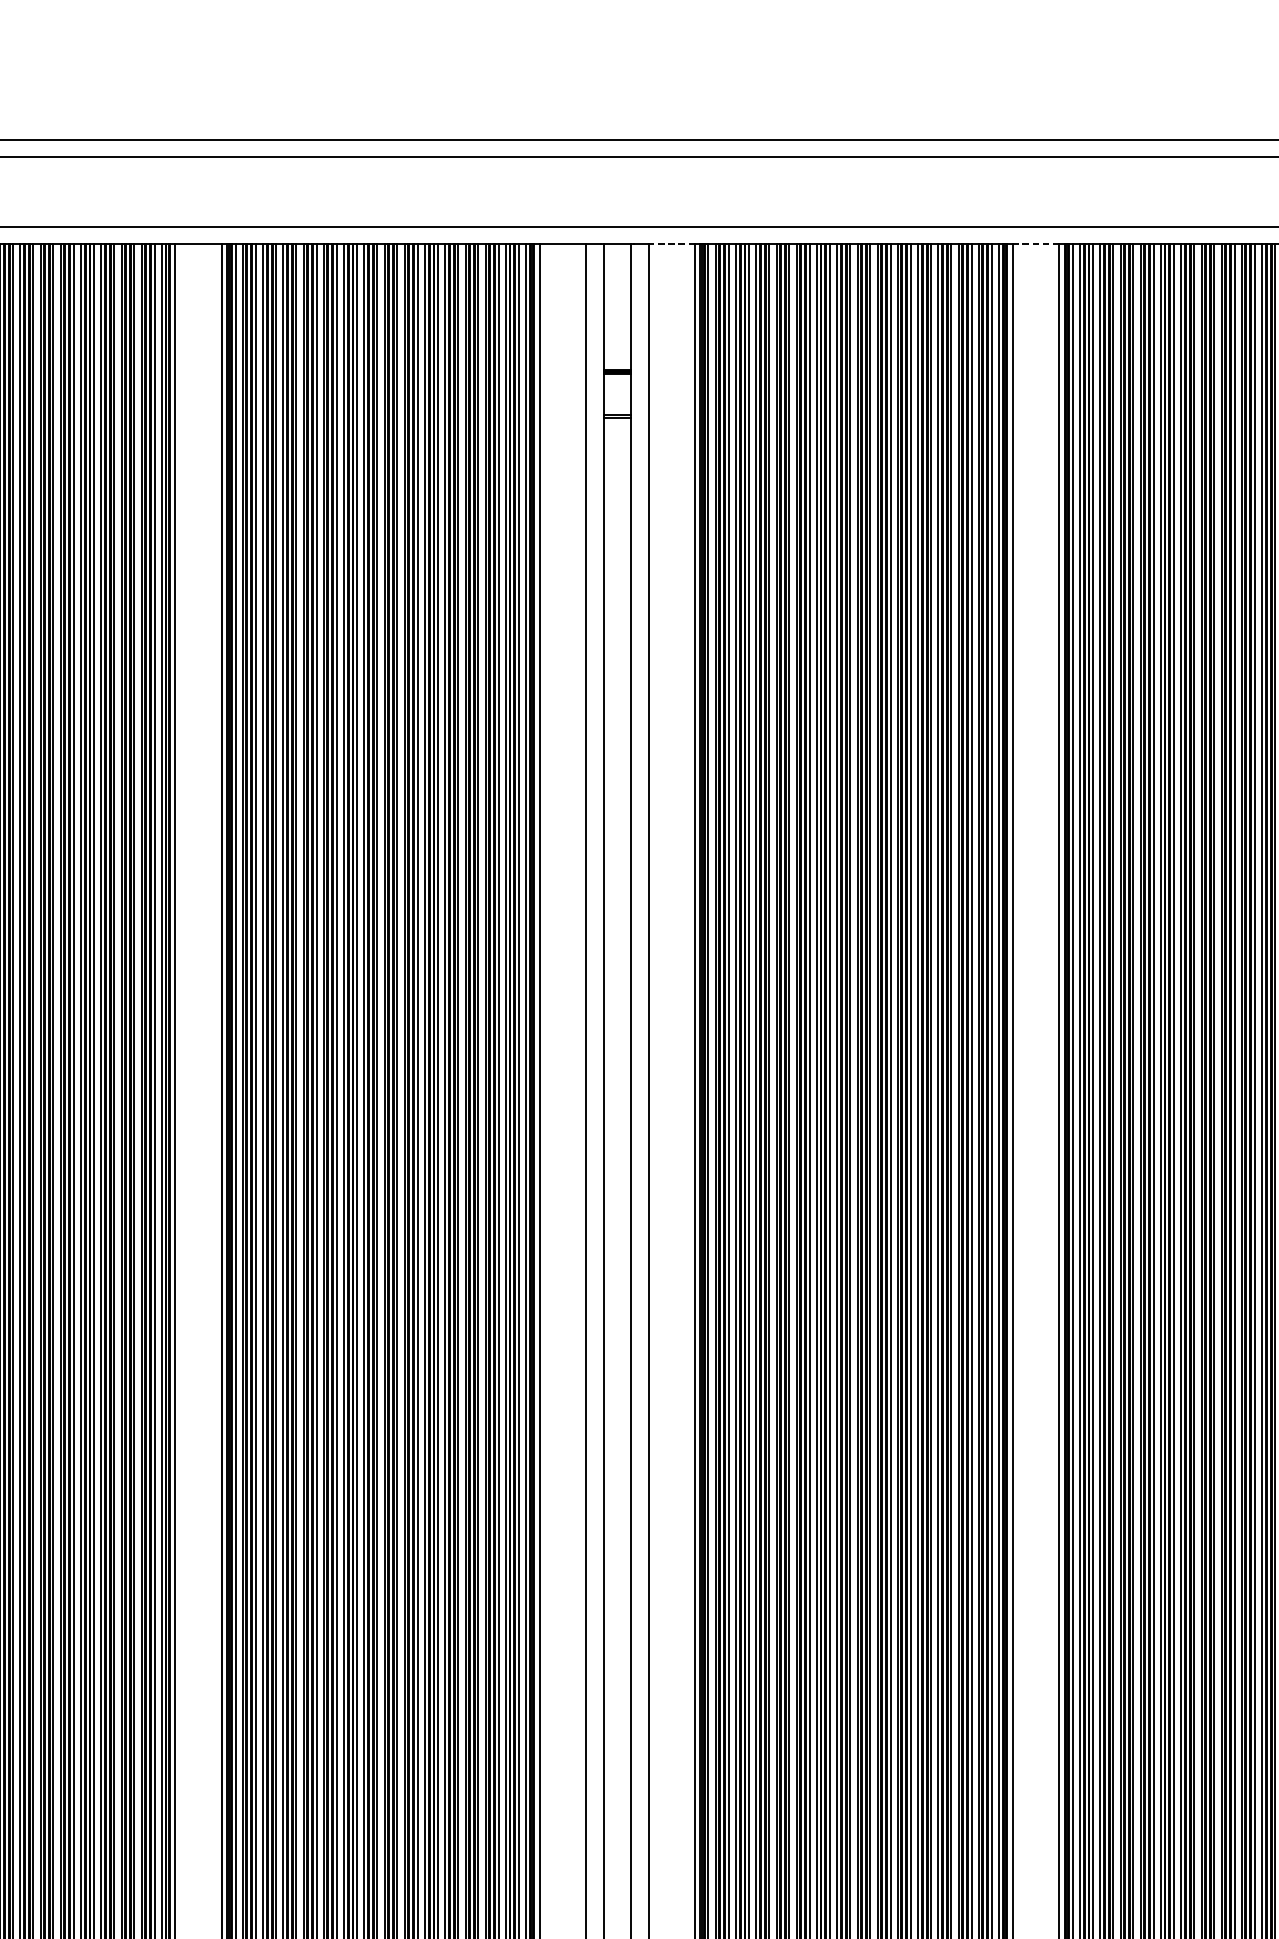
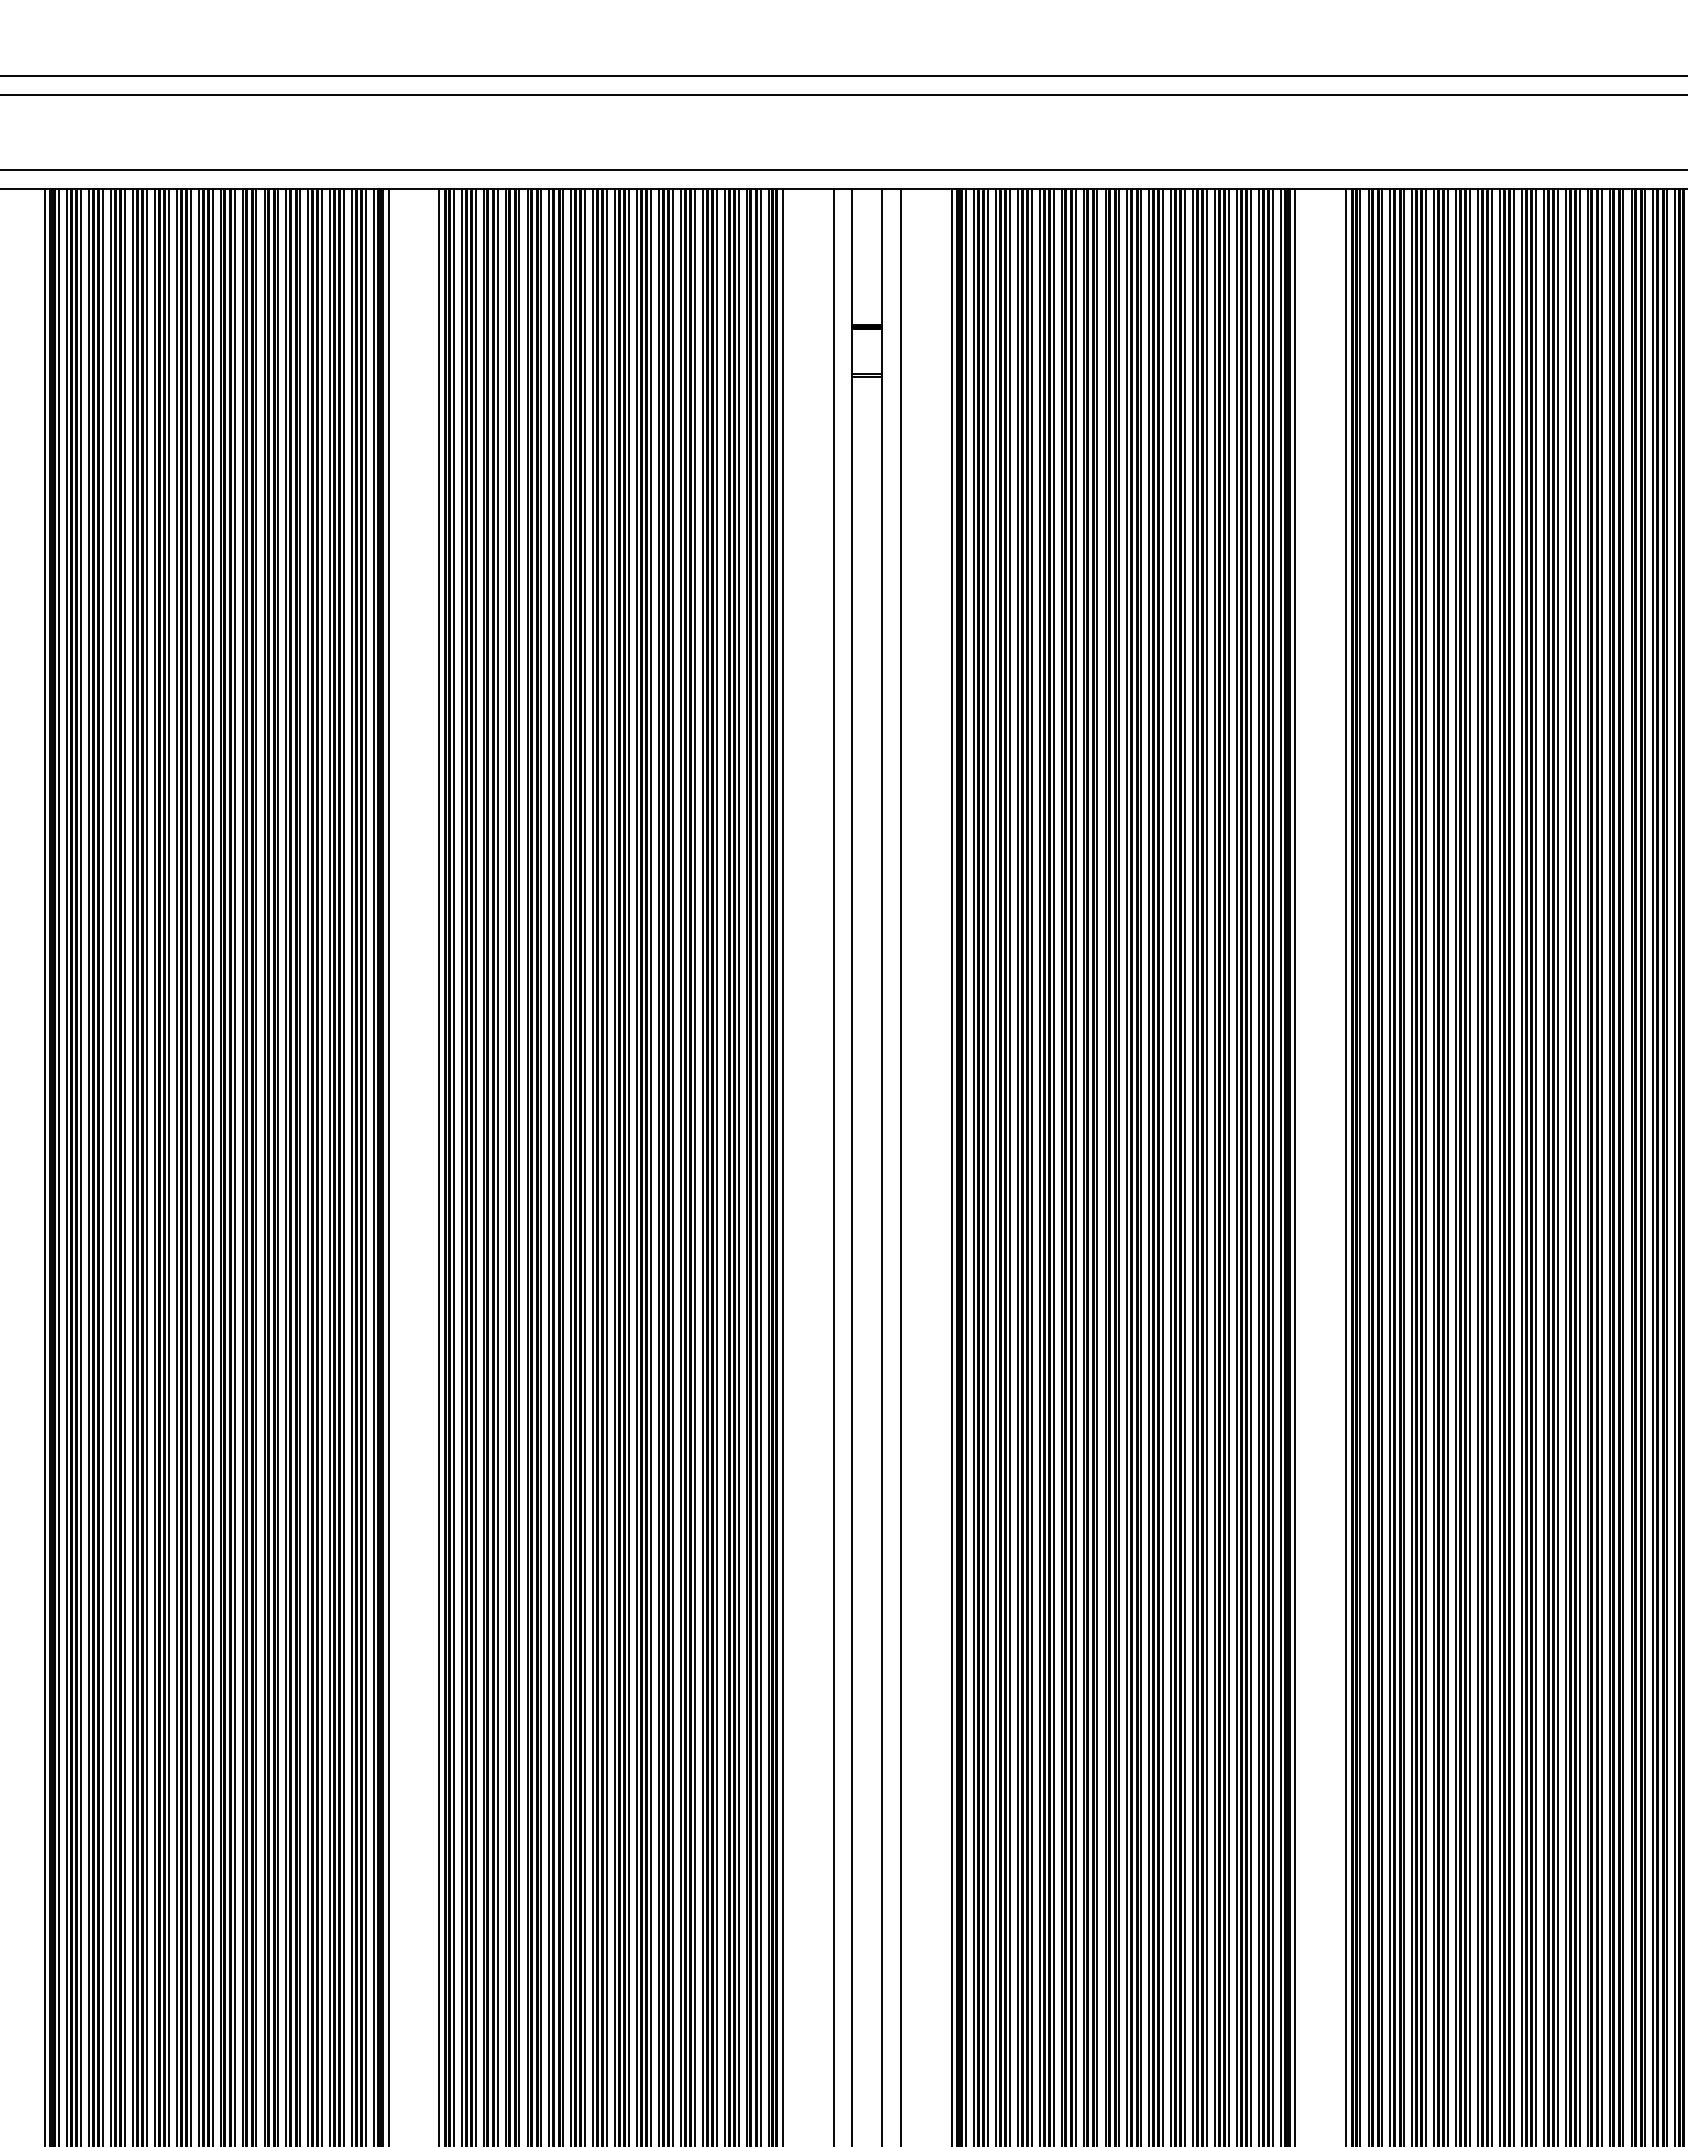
line: (671, 243) -> (925, 188), dashed -> solid
line: (1035, 243) -> (1320, 188), dashed -> solid

